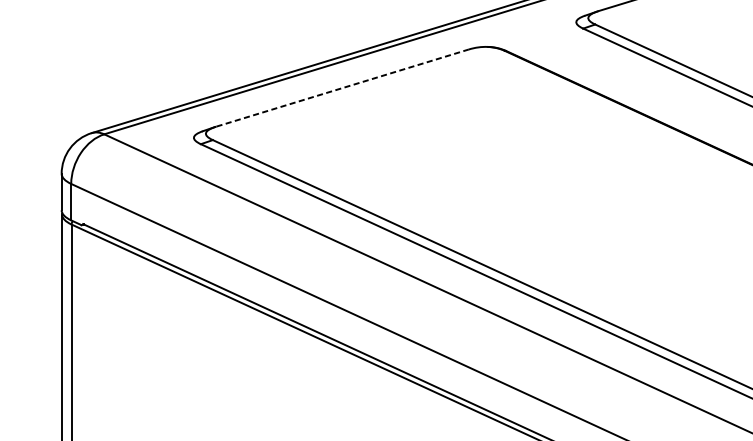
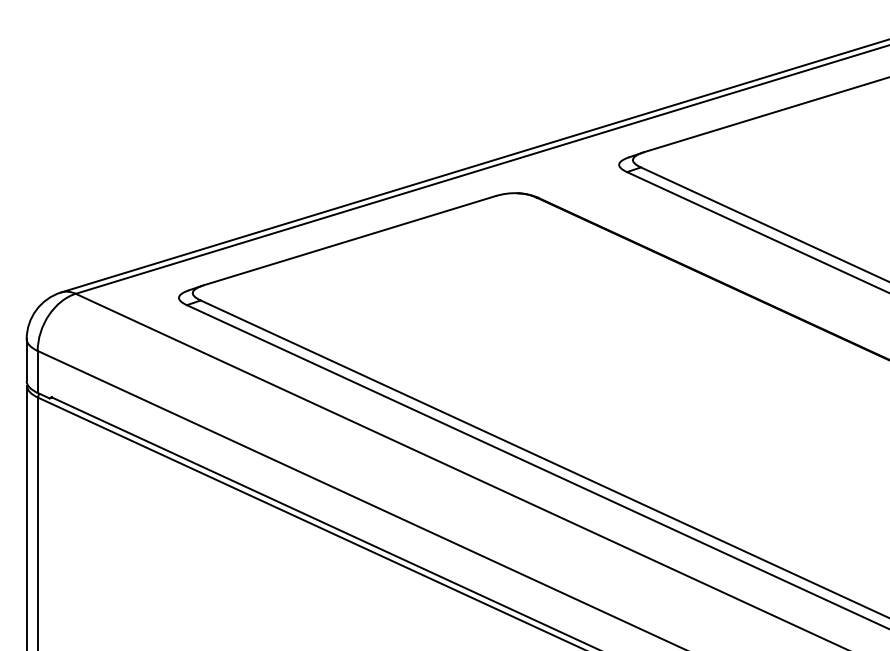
line: (342, 88) -> (350, 240), dashed -> solid

